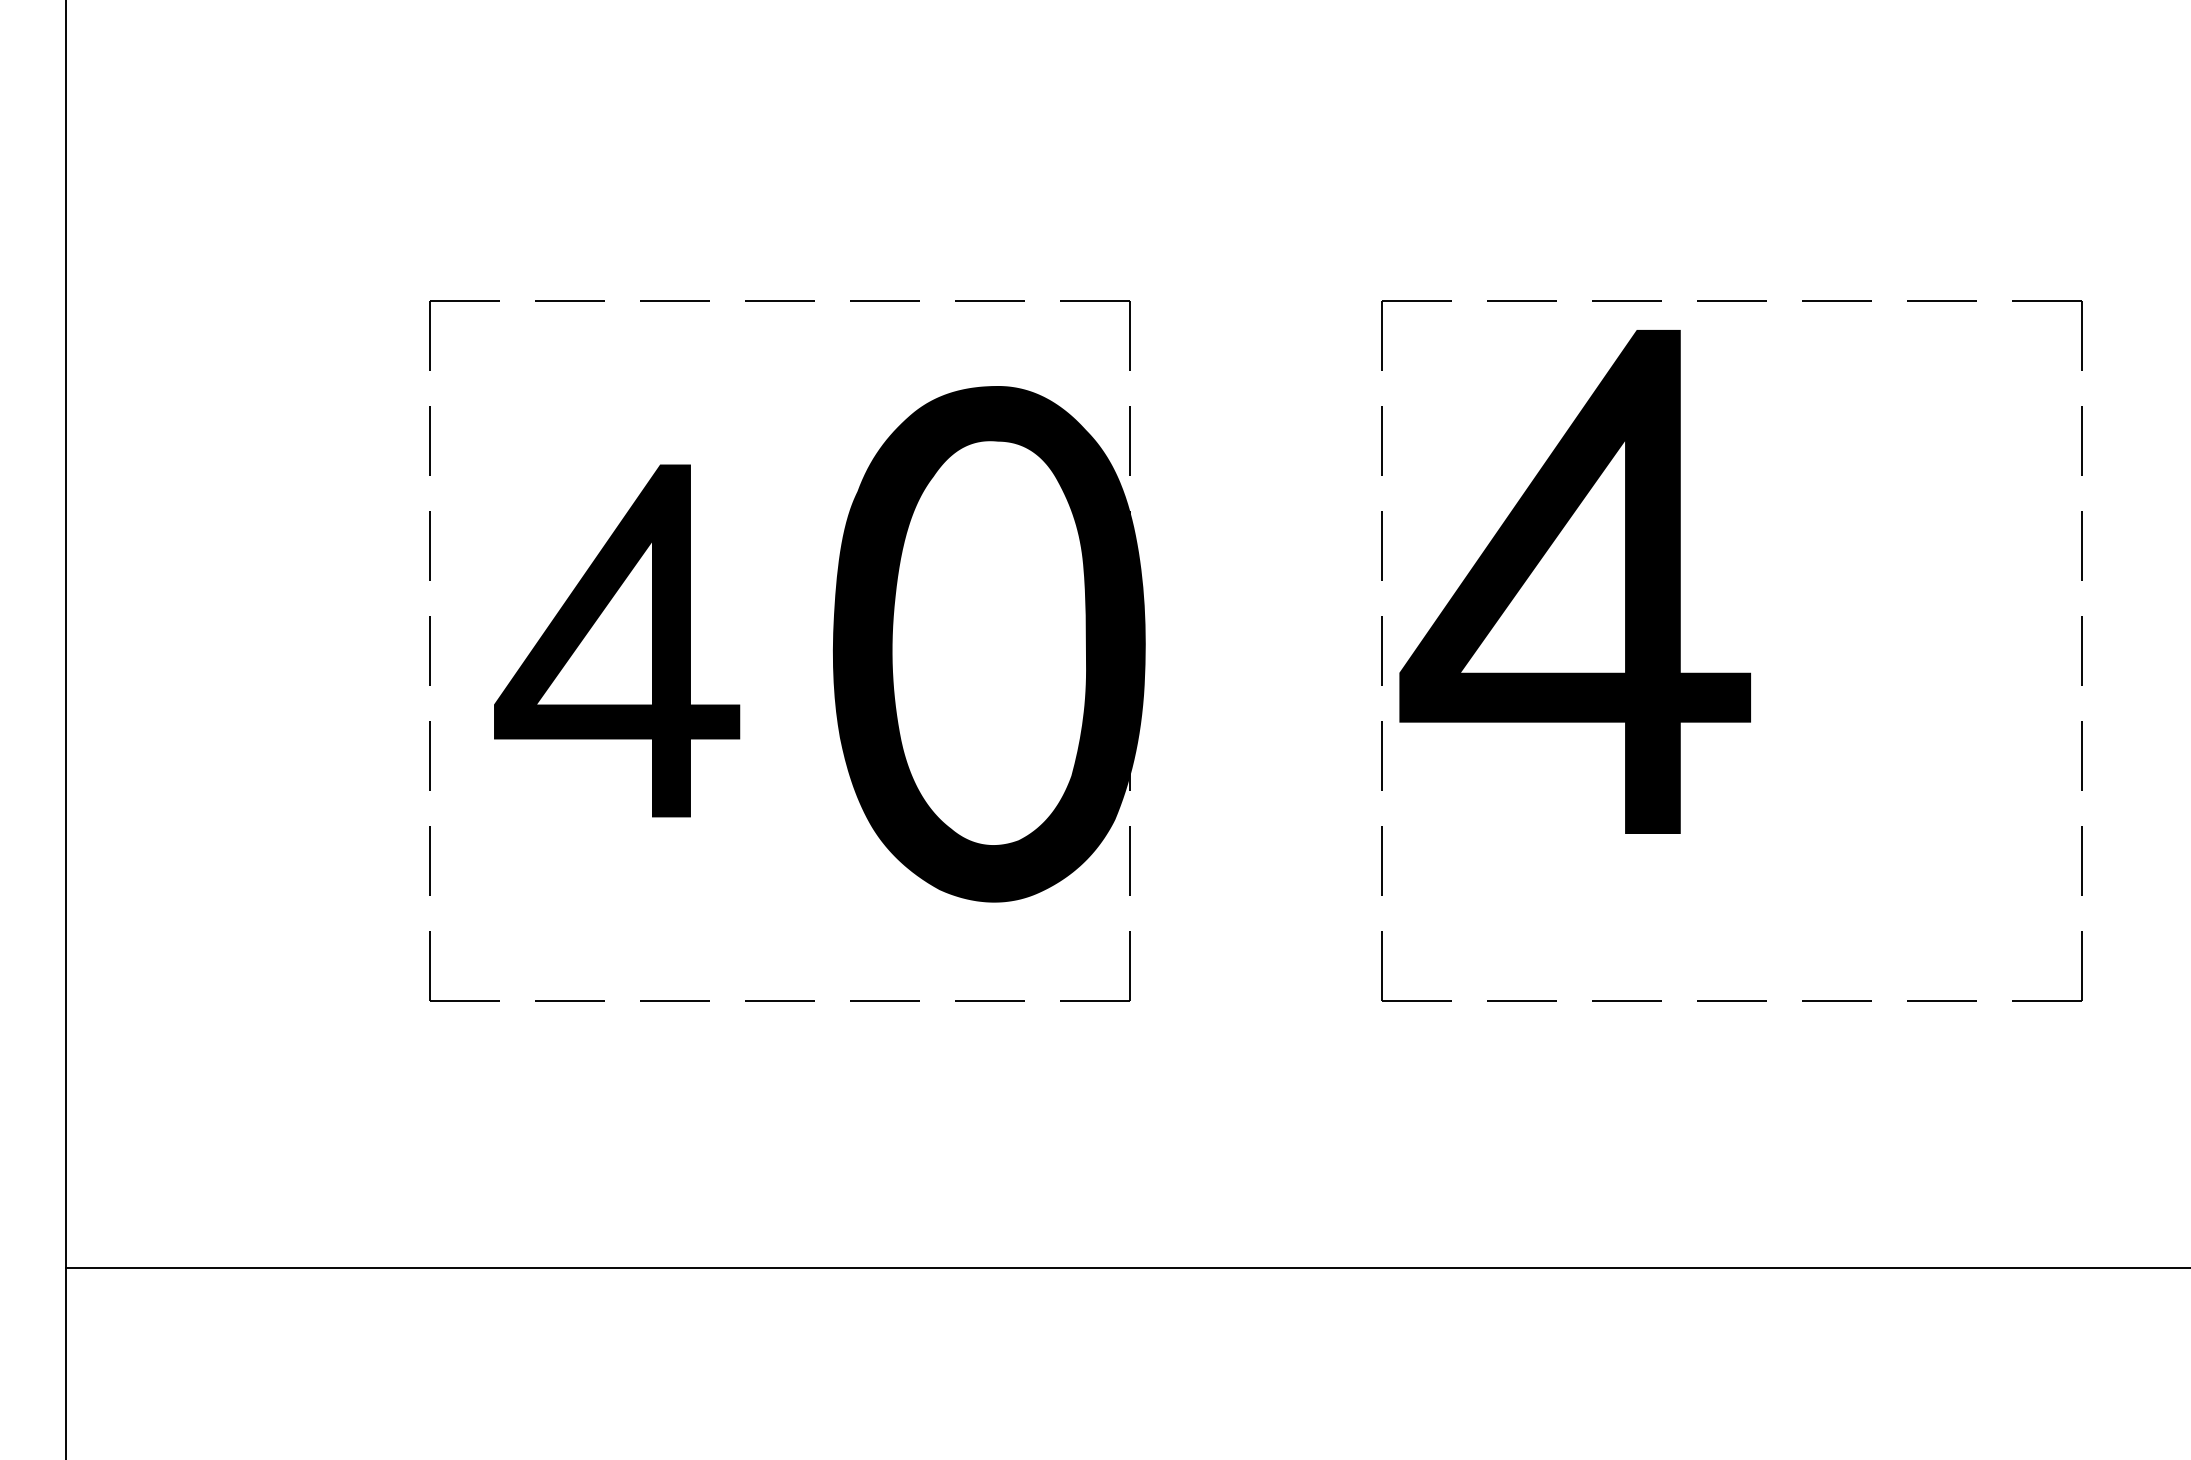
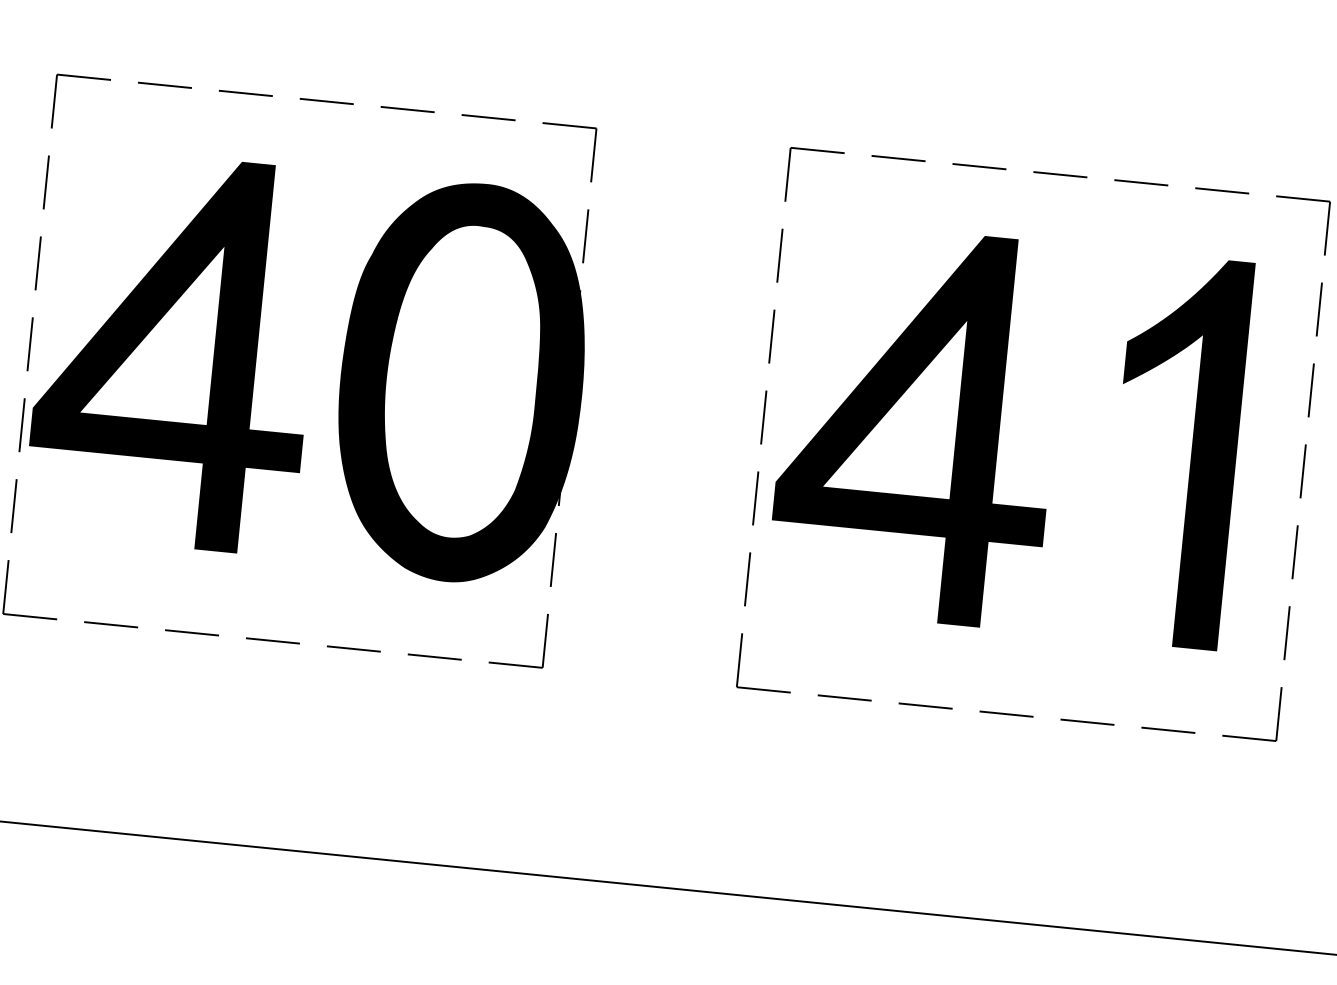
part: (1574, 581) -> (917, 425), moved
part: (616, 640) -> (174, 350), size x1.43
fill: (1916, 640) -> (1176, 450), added

